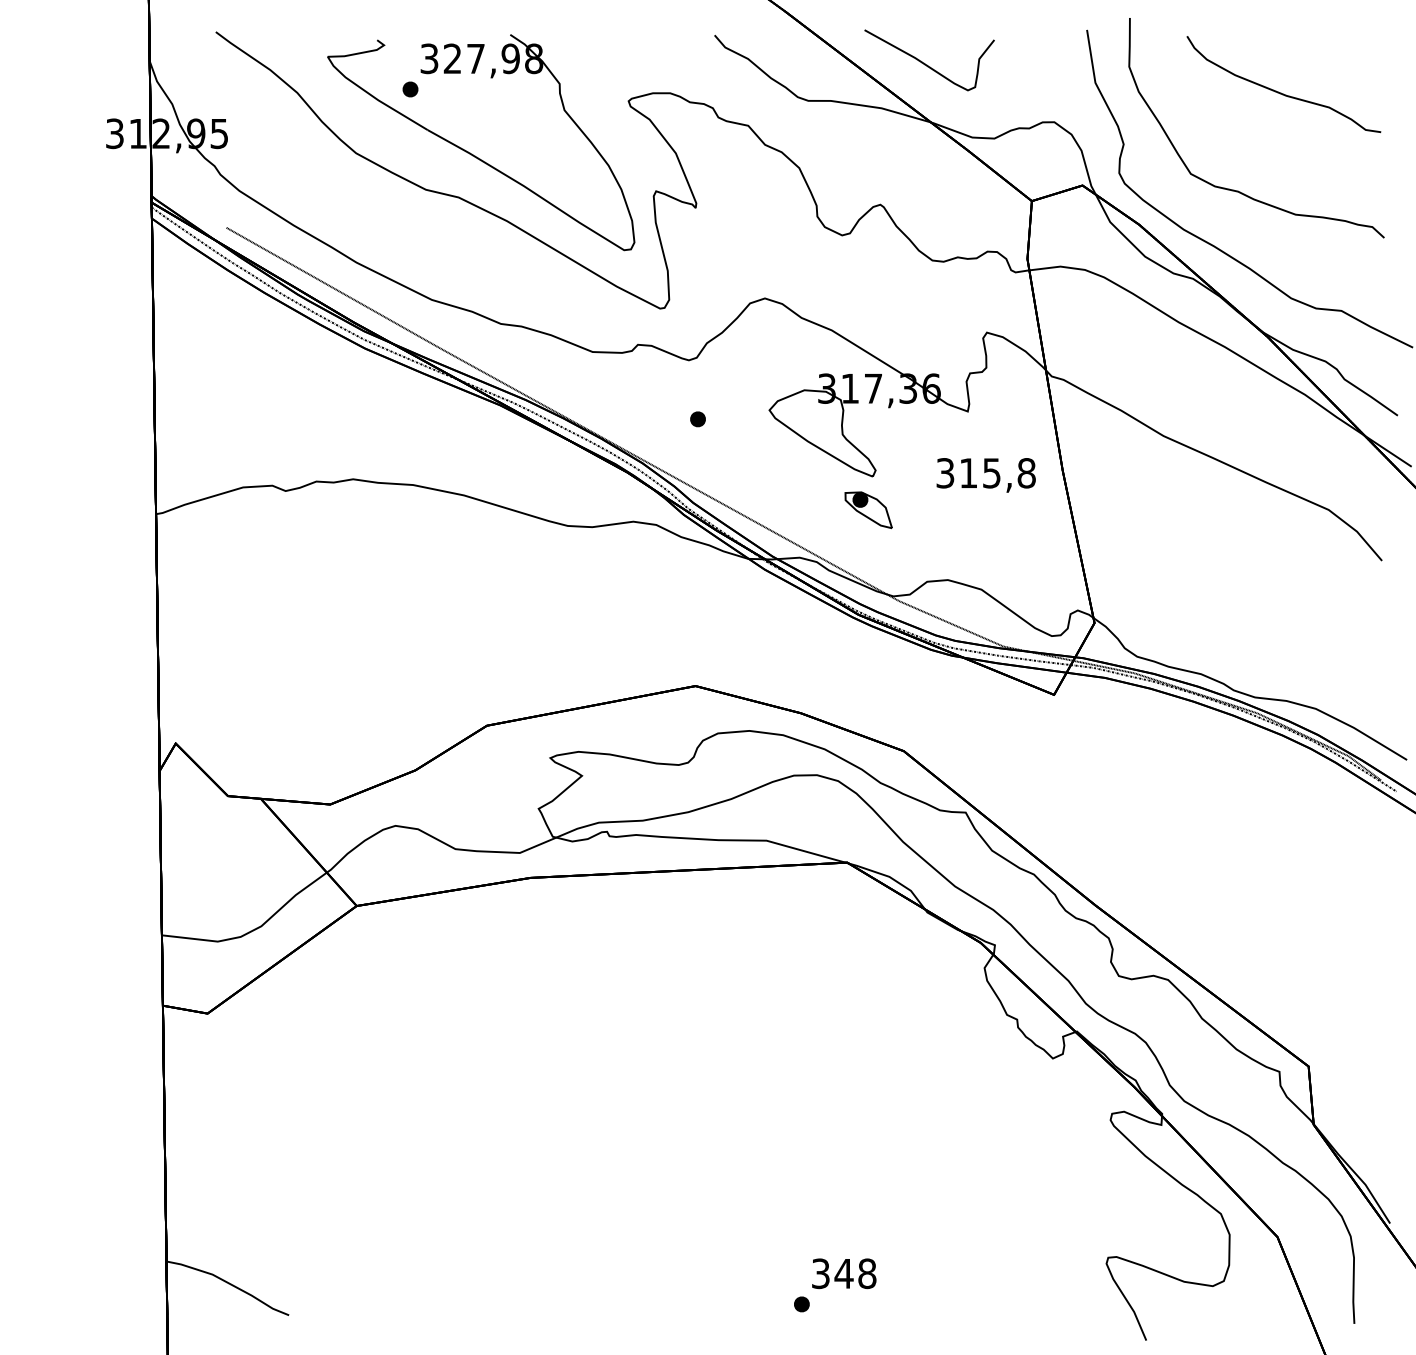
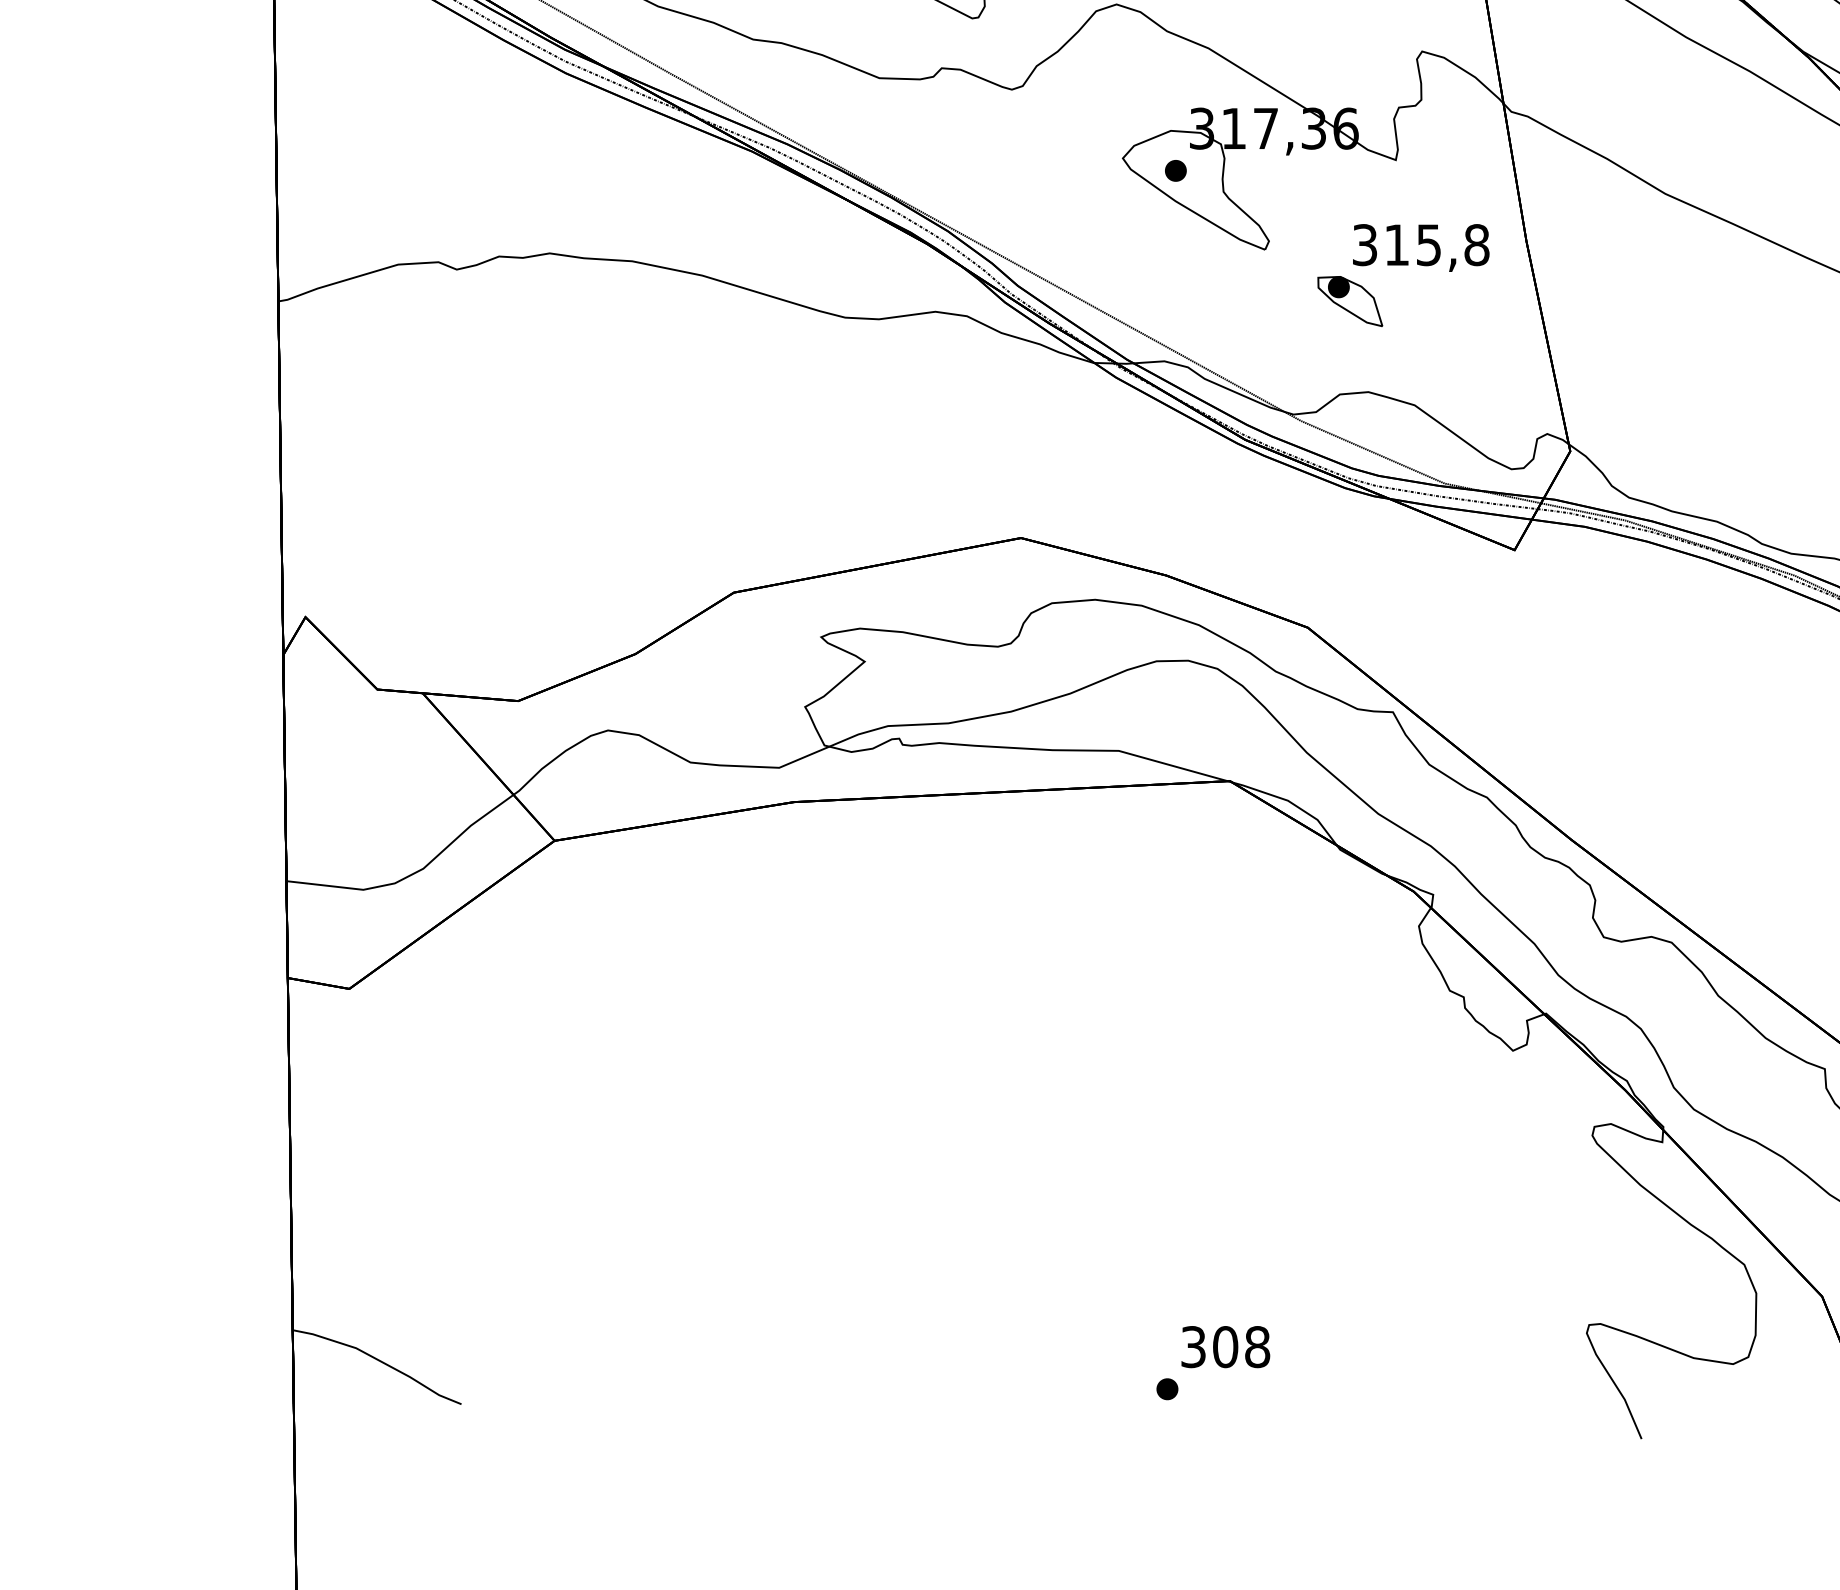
part: (697, 419) -> (1175, 171), moved
part: (868, 510) -> (1349, 301), moved
text: (843, 1273) -> (1224, 1346), 348 -> 308

